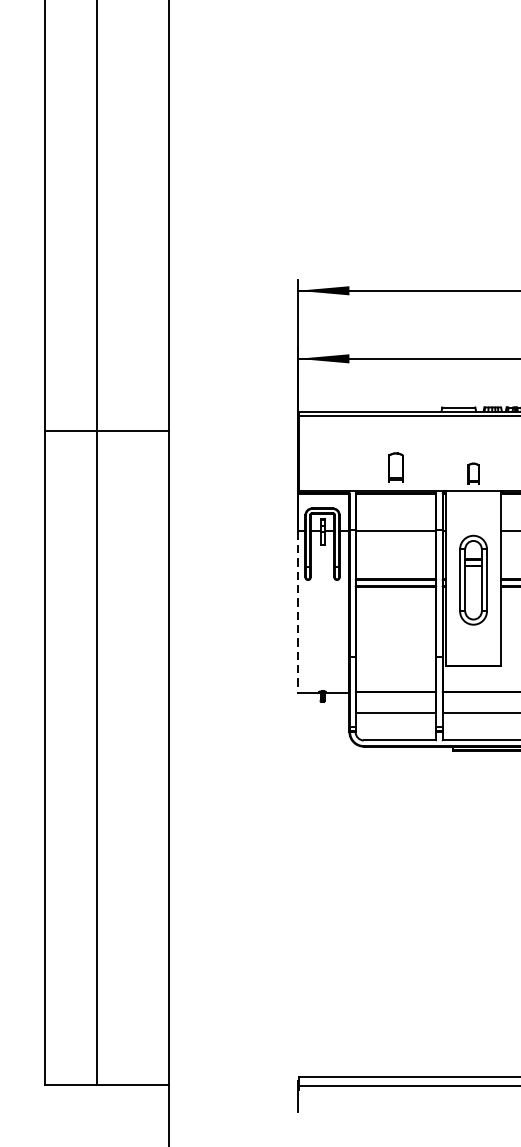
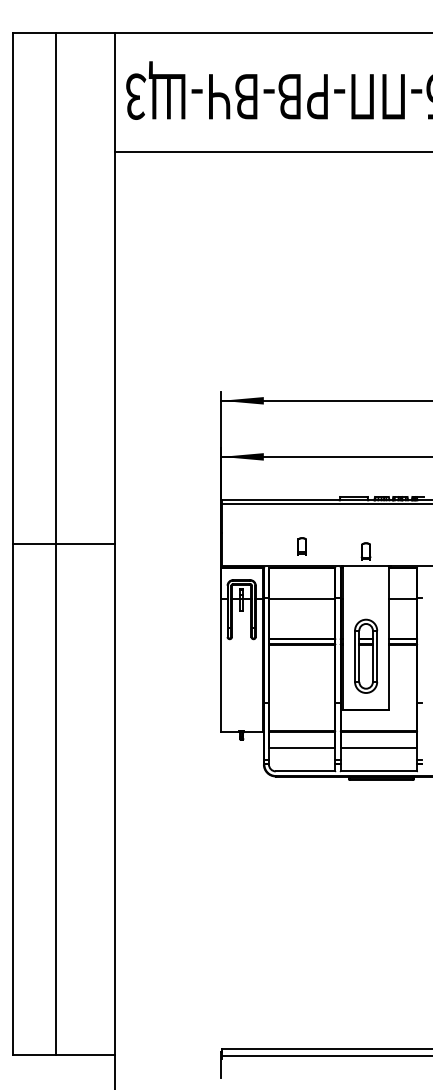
line: (107, 429) -> (64, 543), moved
part: (395, 467) -> (301, 546), size x0.71
part: (474, 579) -> (366, 655), moved
line: (298, 611) -> (221, 665), dashed -> solid

